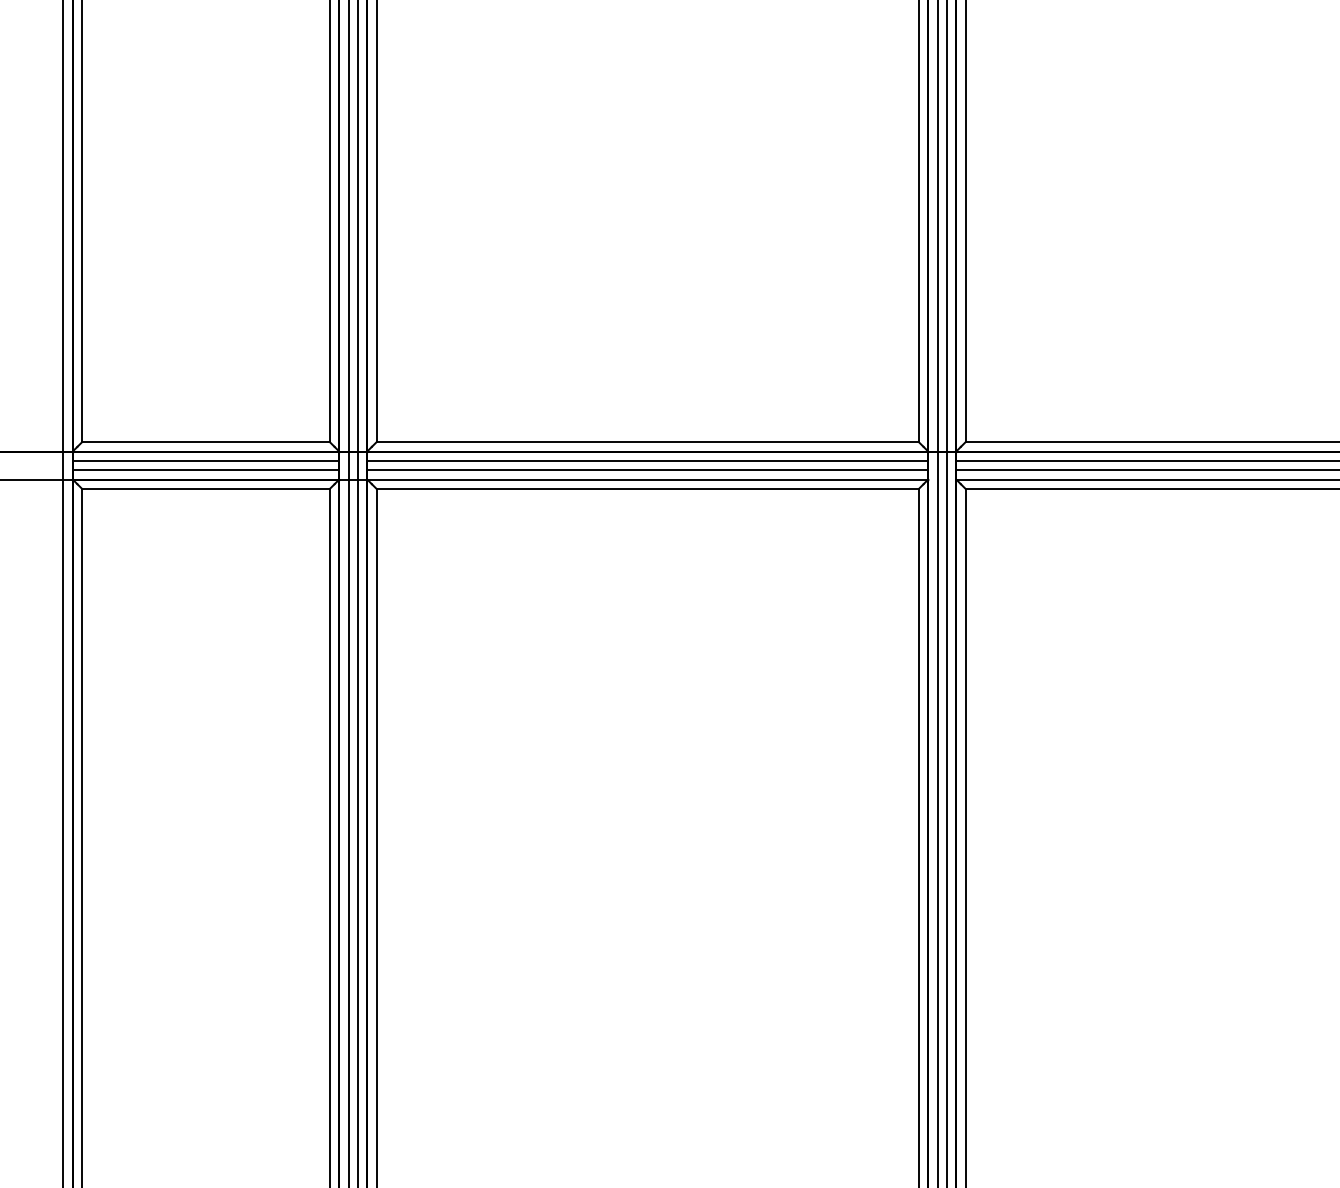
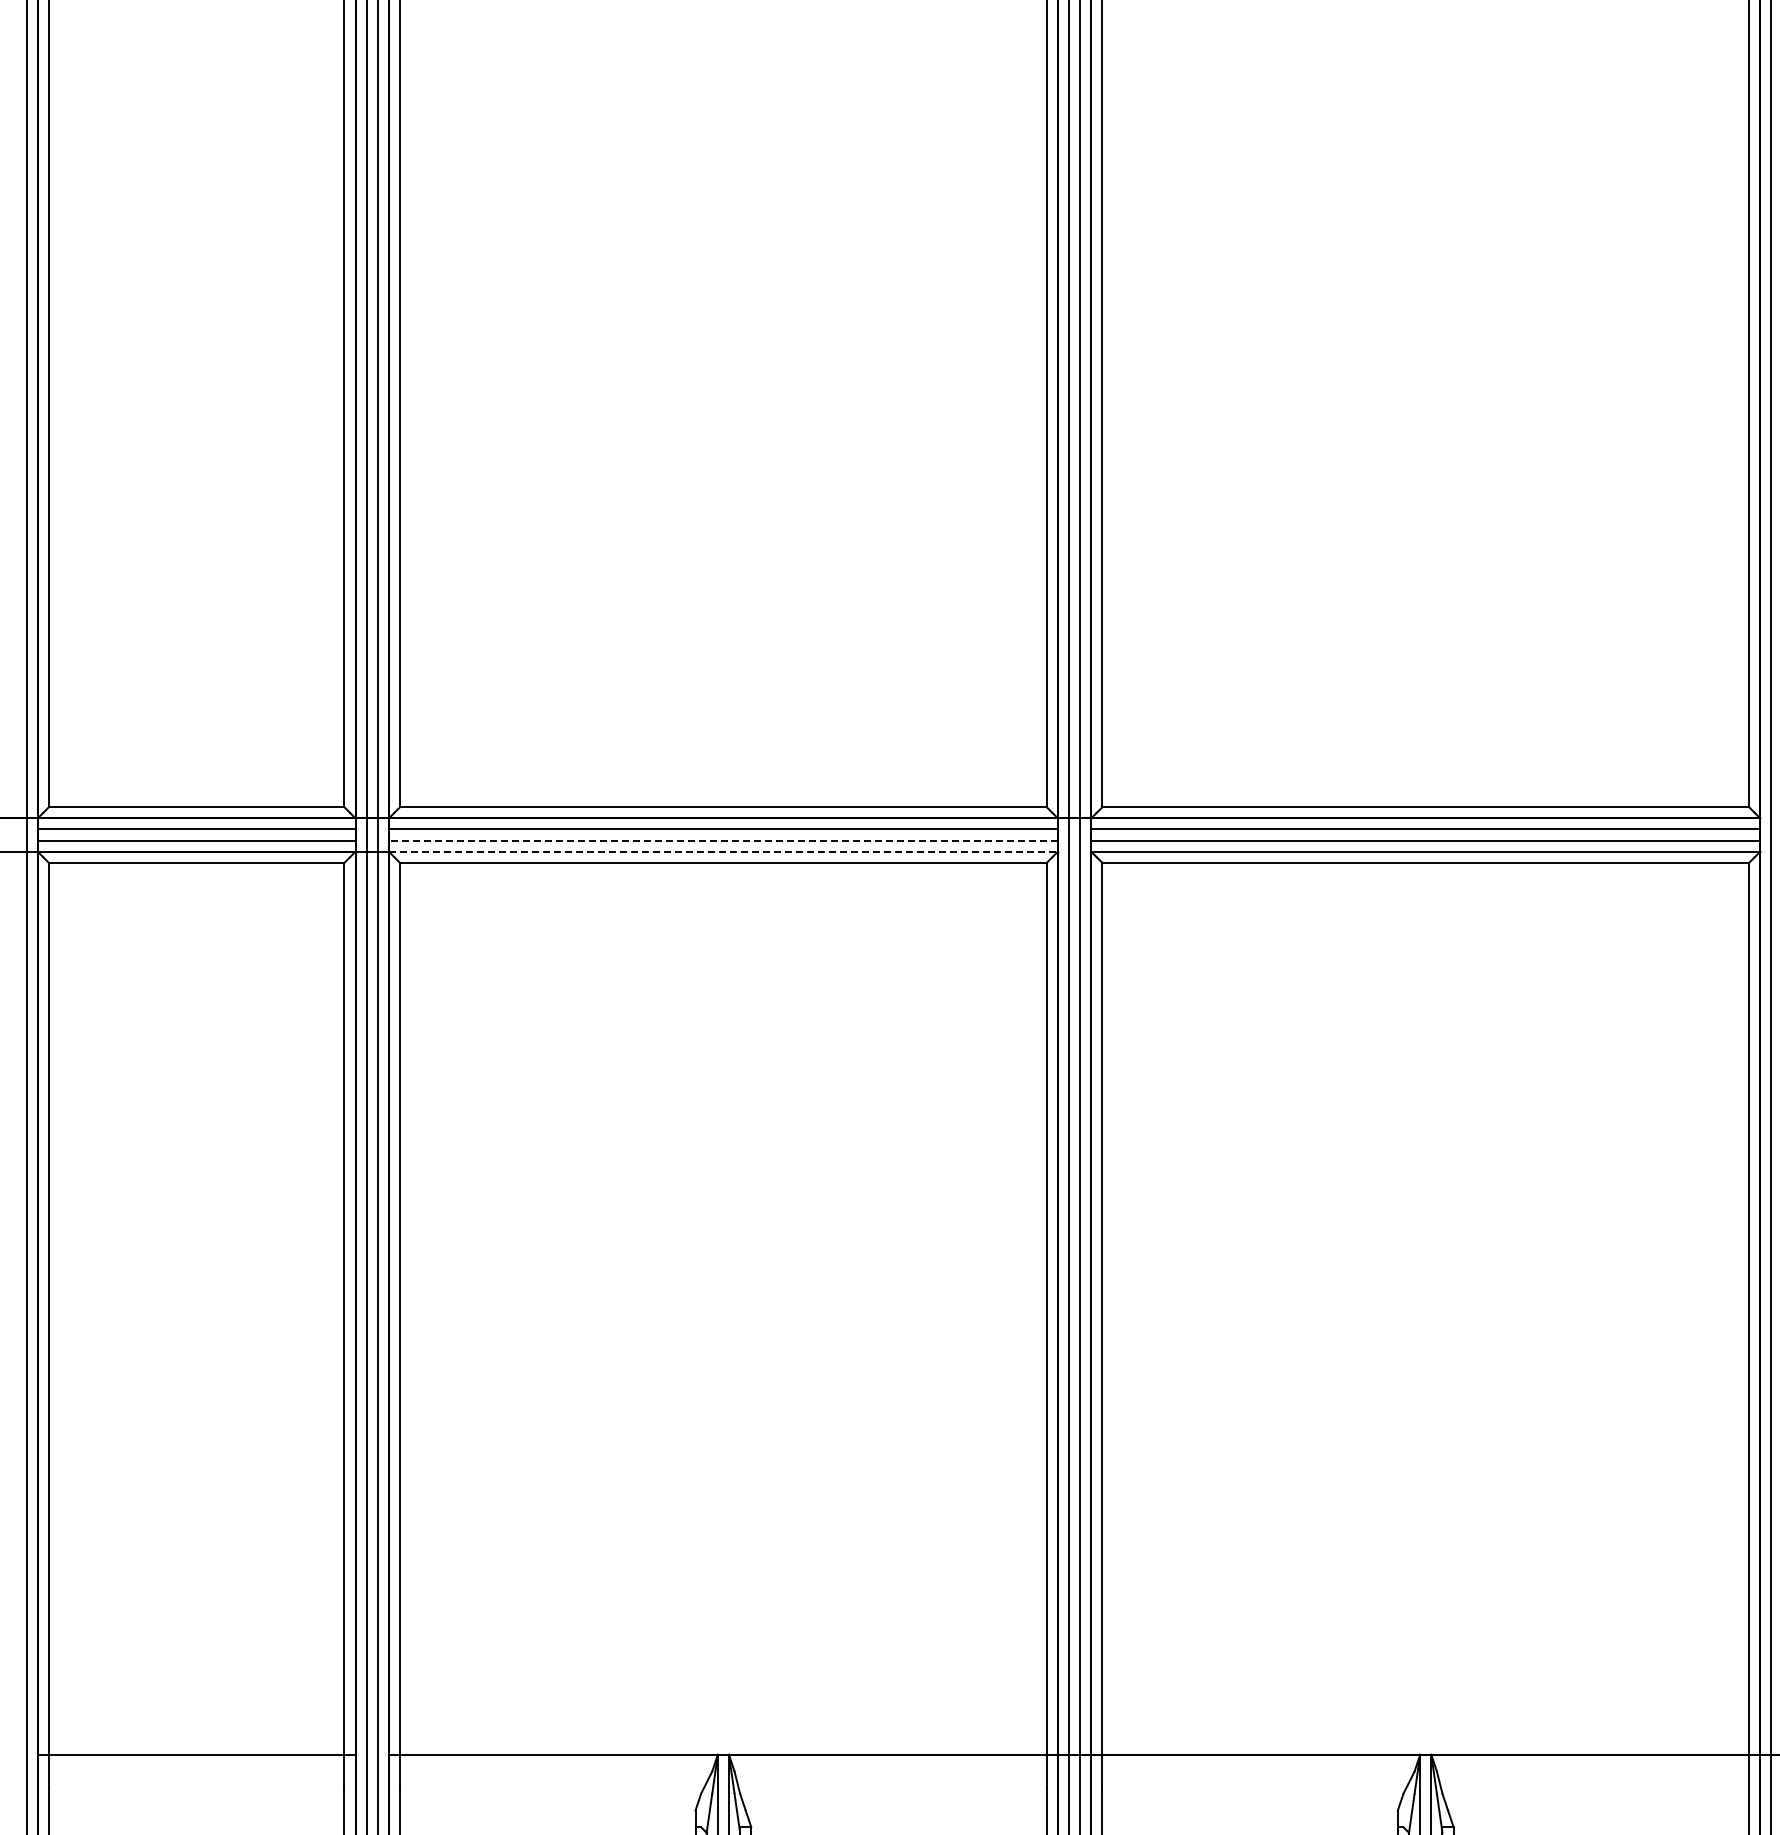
line: (646, 470) -> (722, 840), solid -> dashed
line: (647, 479) -> (723, 851), solid -> dashed

